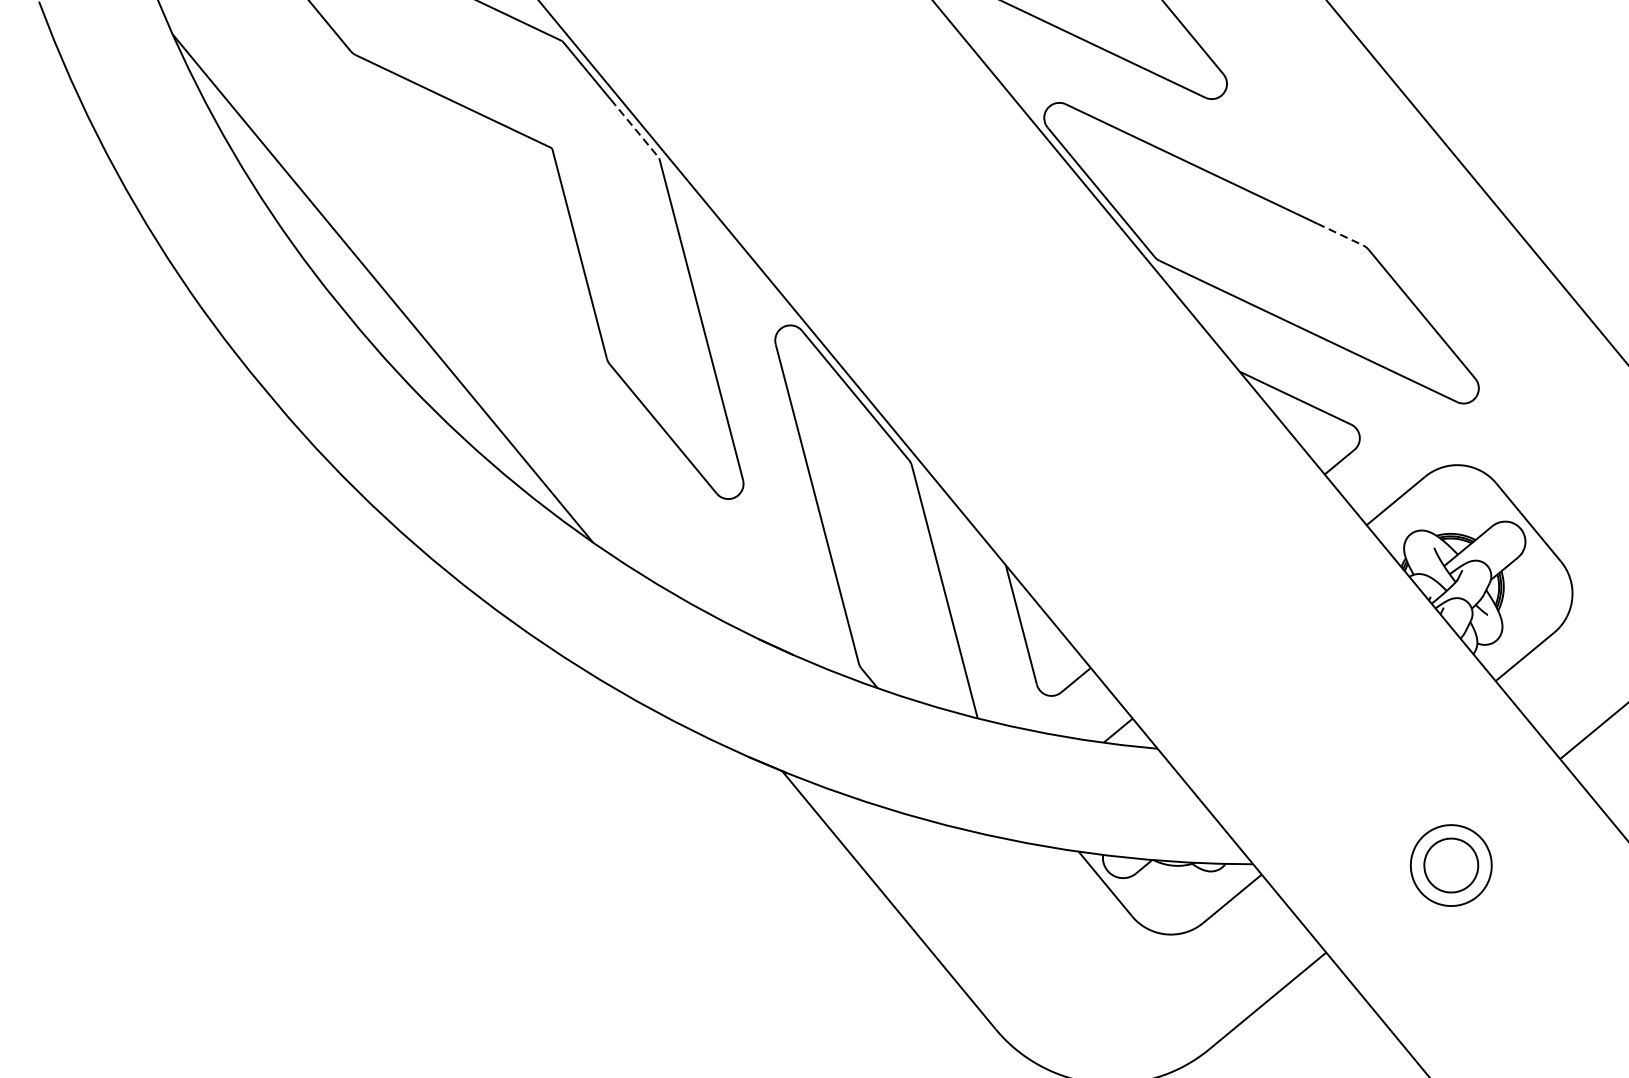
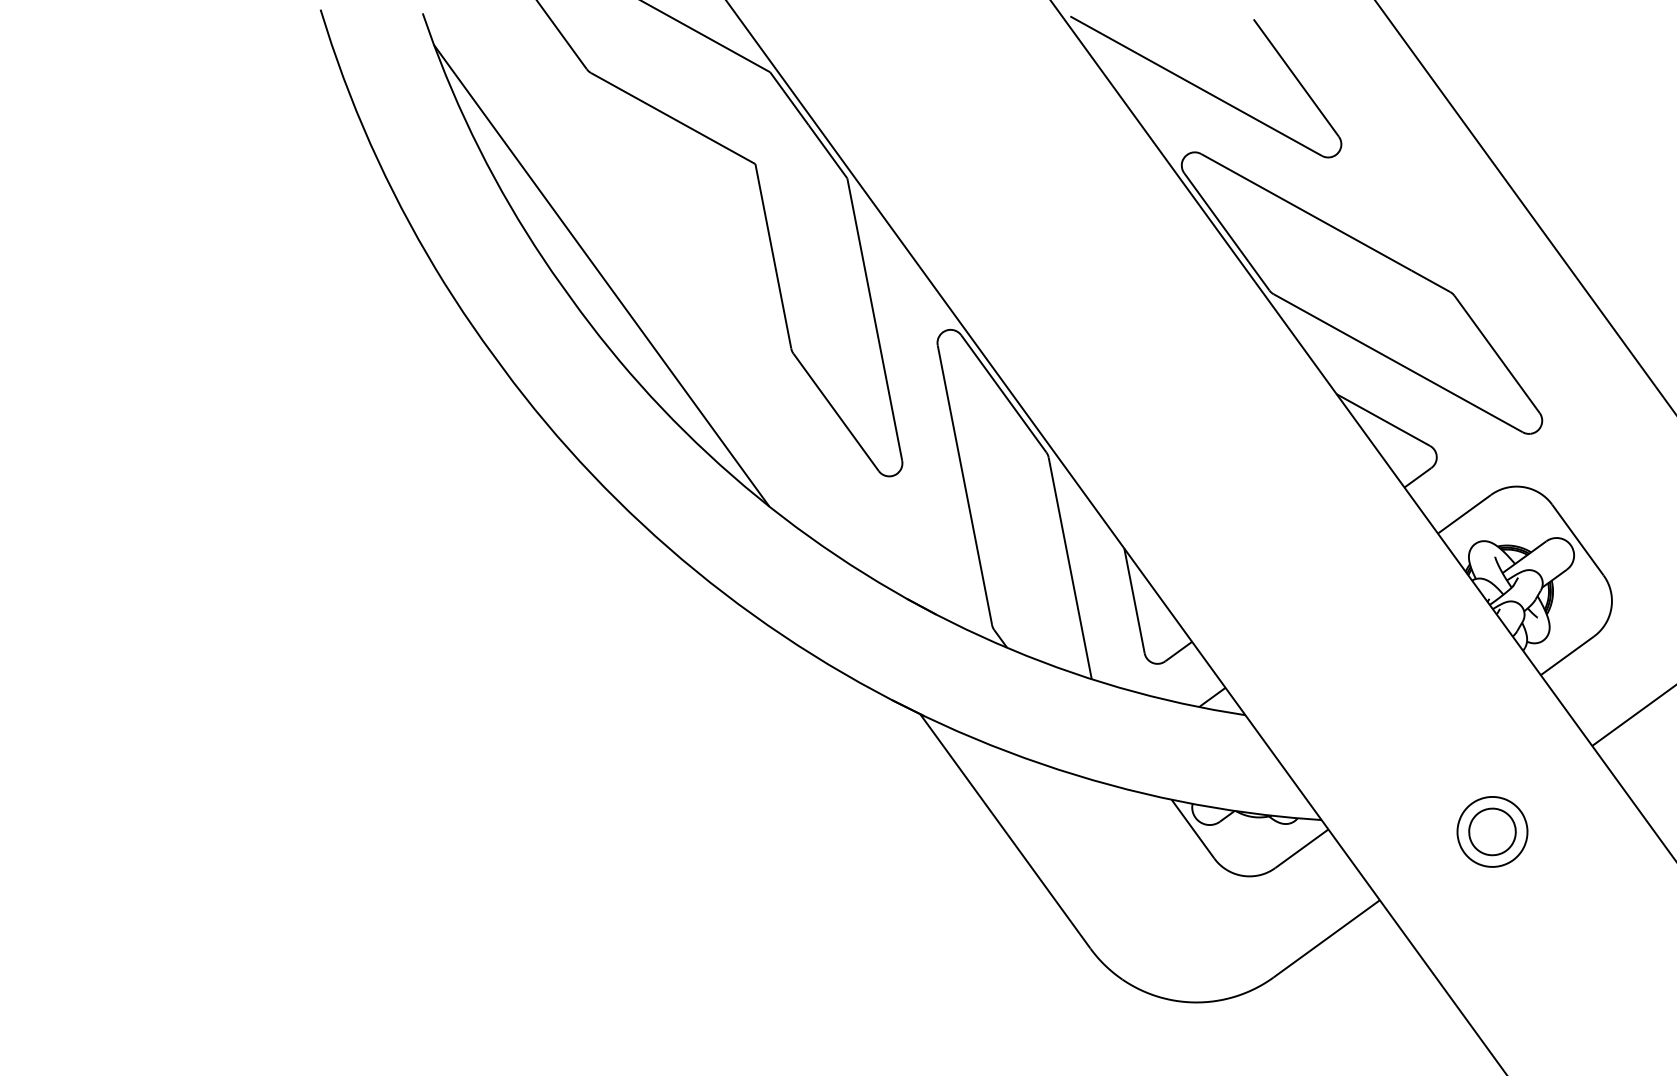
line: (635, 128) -> (828, 151), dashed -> solid
line: (1340, 234) -> (1431, 281), dashed -> solid

